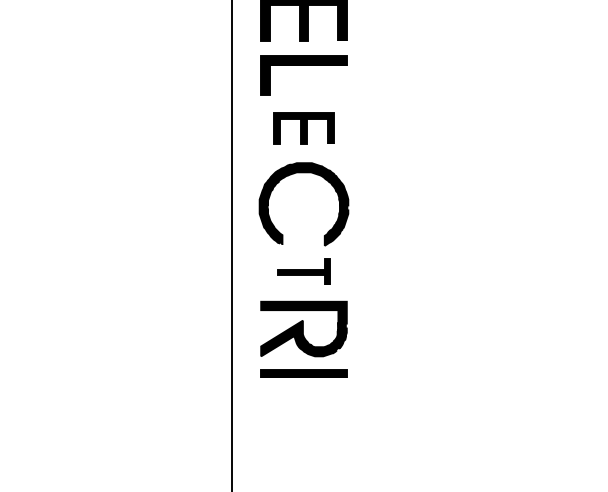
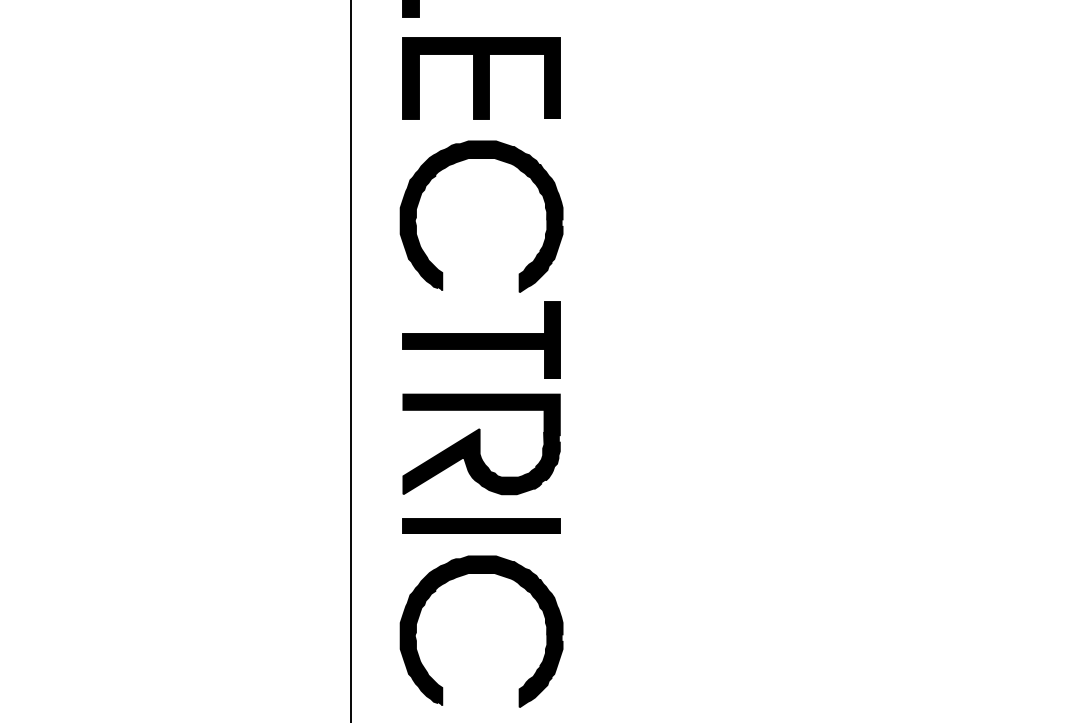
part: (303, 128) -> (480, 78), size x1.43
part: (303, 271) -> (480, 339), size x1.67
part: (303, 400) -> (480, 574), added

